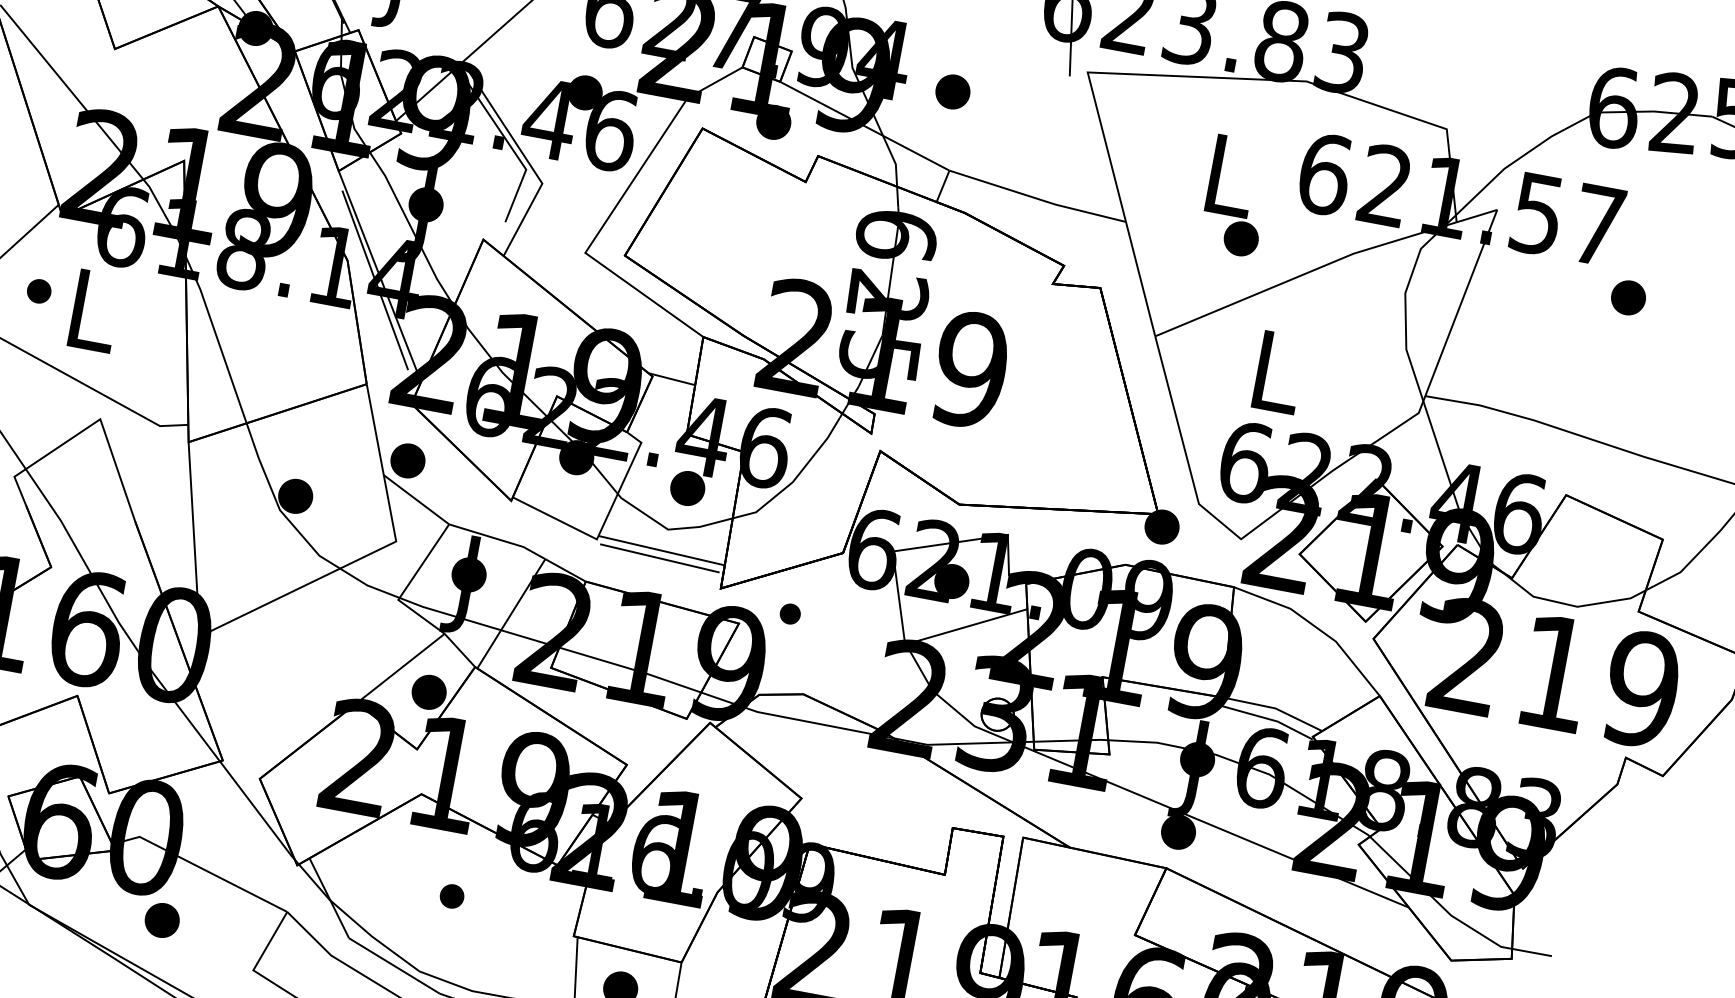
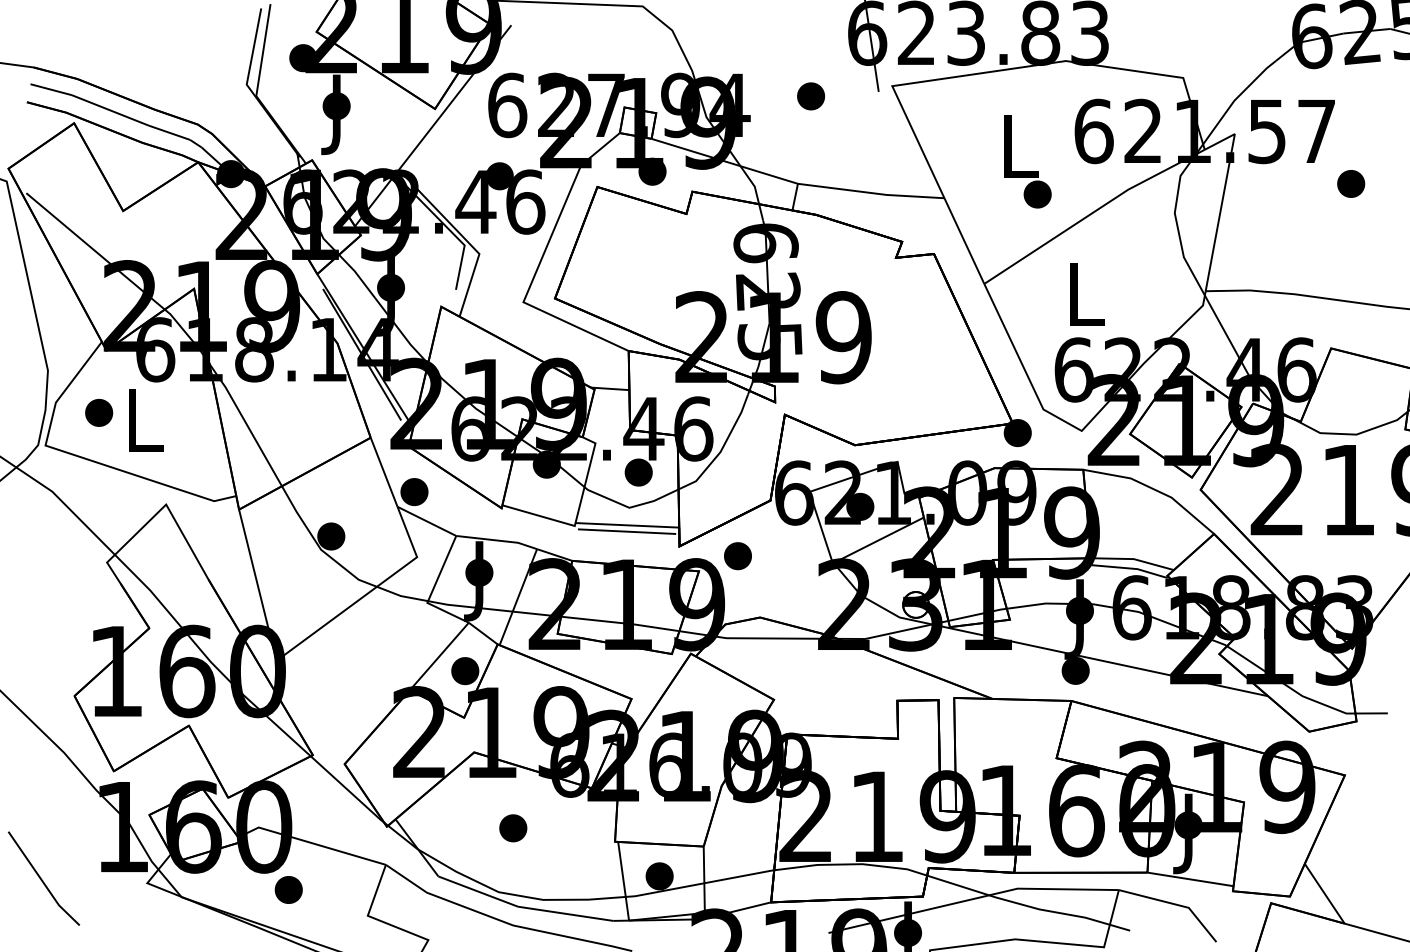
part: (952, 91) -> (810, 96), moved
part: (39, 290) -> (99, 412), size x1.43
part: (789, 614) -> (737, 556), size x1.67
part: (452, 896) -> (513, 828), size x1.43

